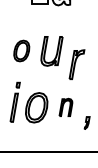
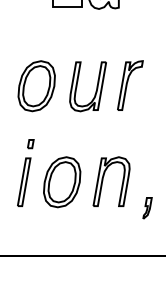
part: (21, 50) -> (36, 85), size x1.43
part: (76, 64) -> (129, 85), moved
part: (65, 107) -> (110, 181), size x1.67

